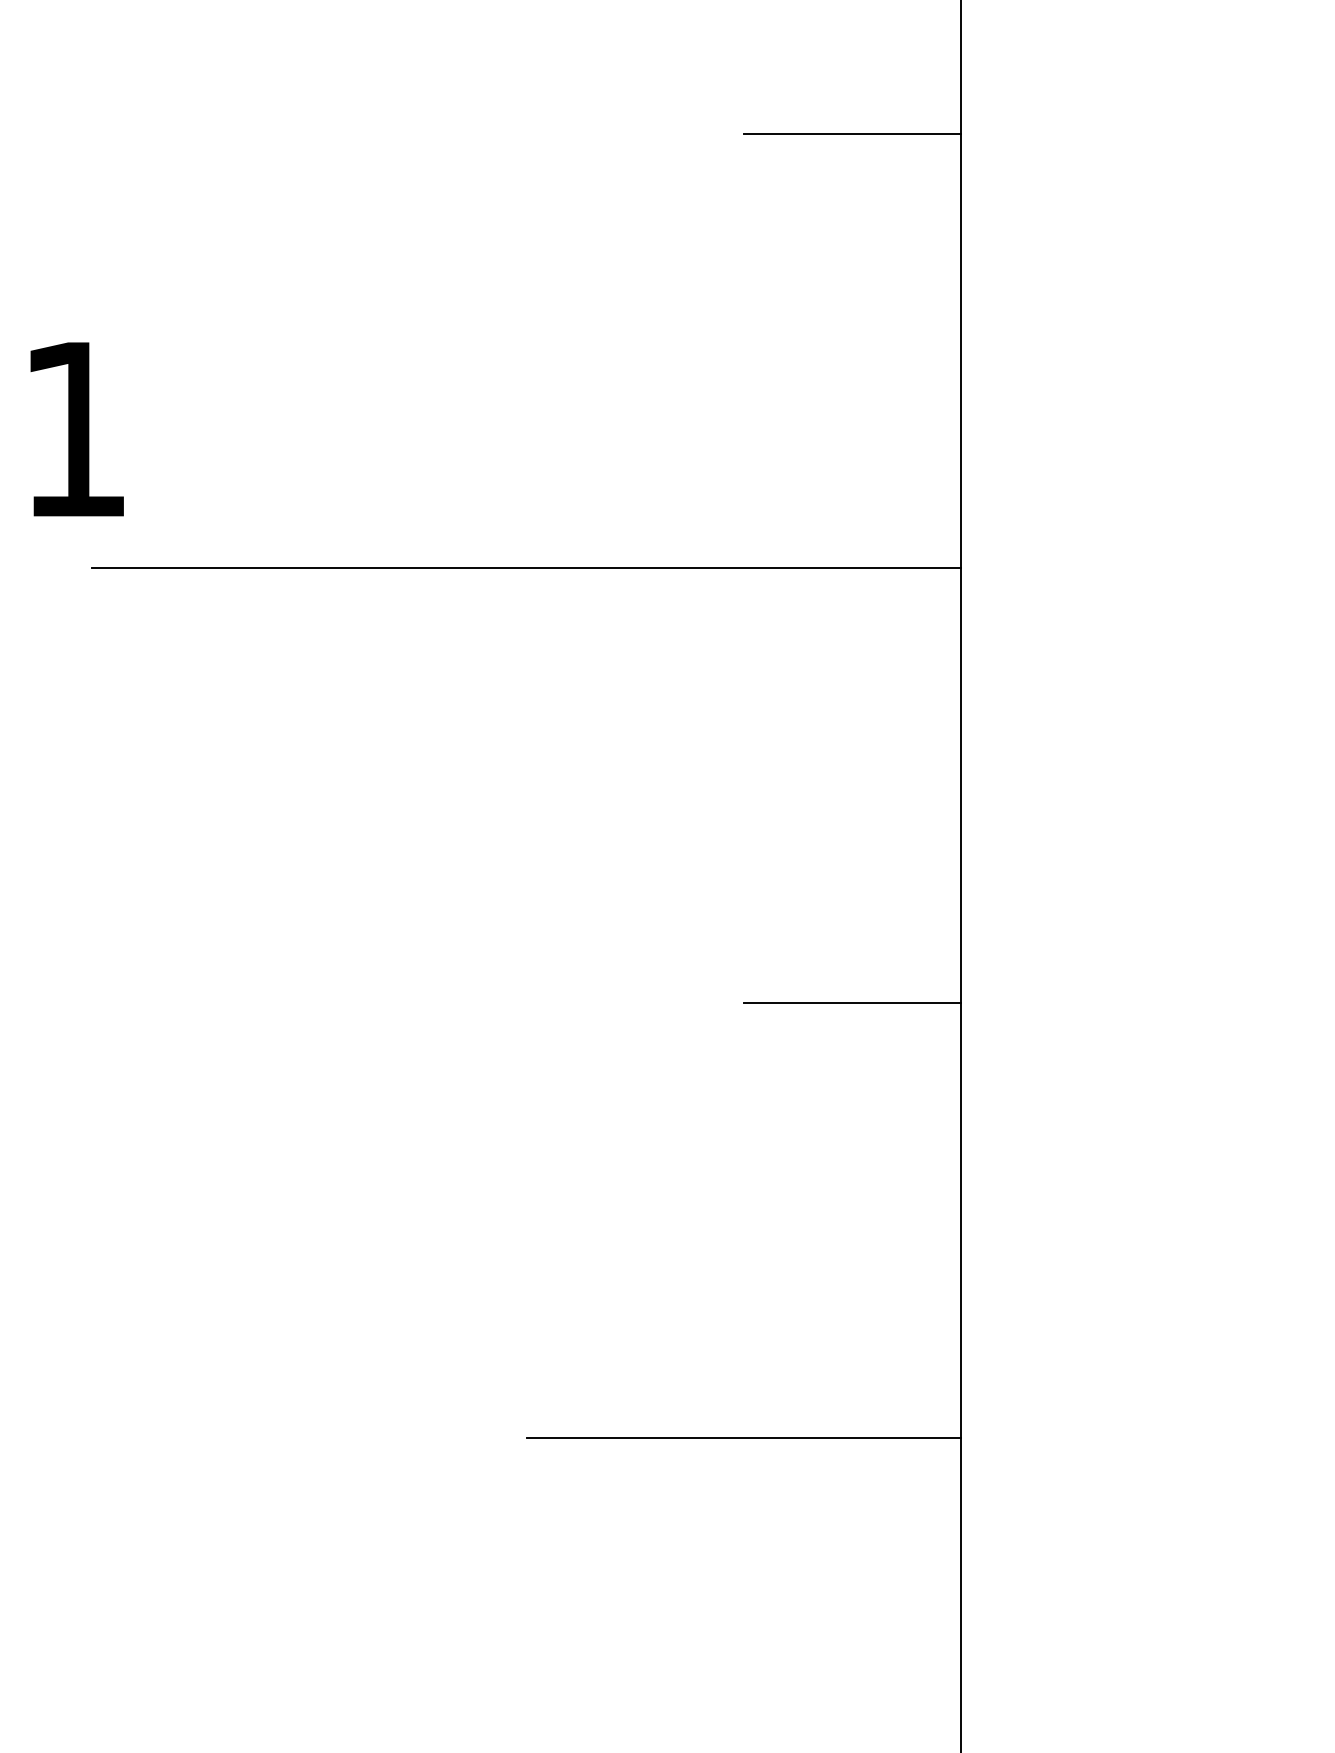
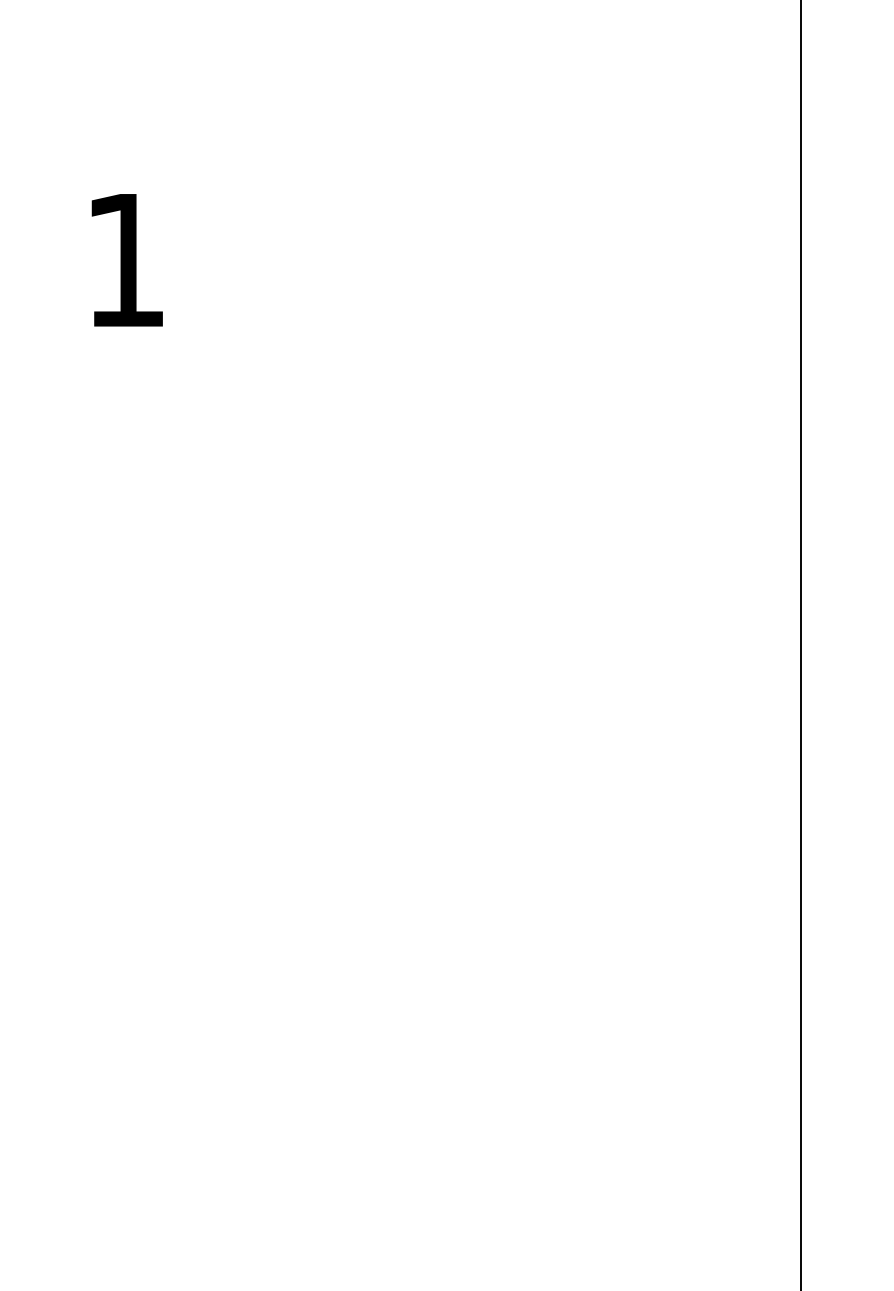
line: (852, 133) -> (718, 34), removed
line: (526, 568) -> (469, 366), removed
line: (852, 1003) -> (718, 697), removed
line: (743, 1437) -> (635, 1028), removed

